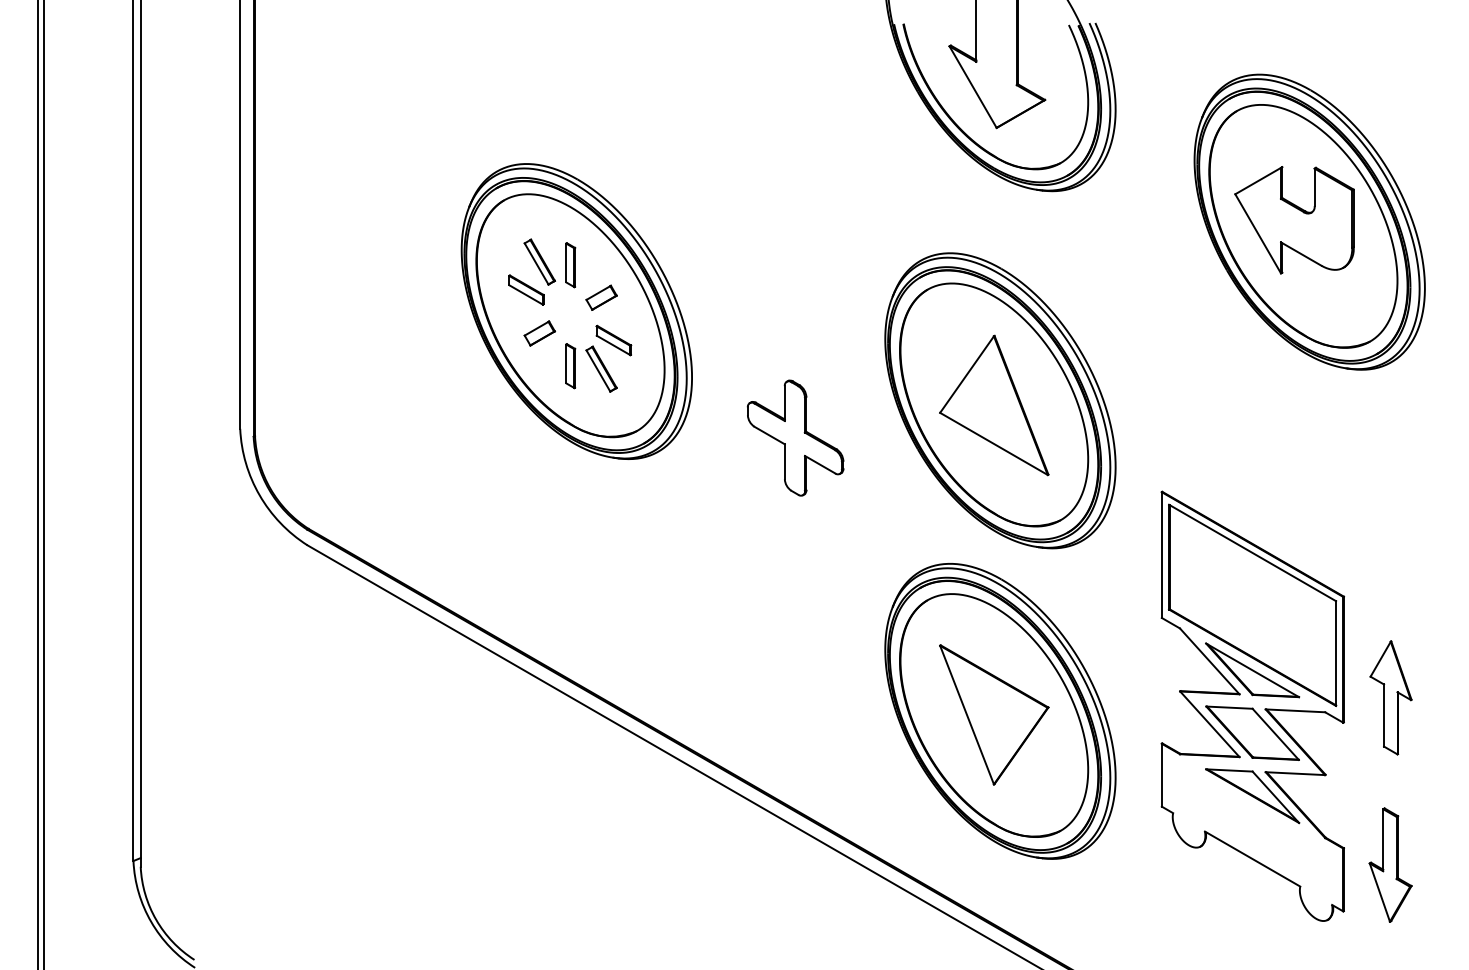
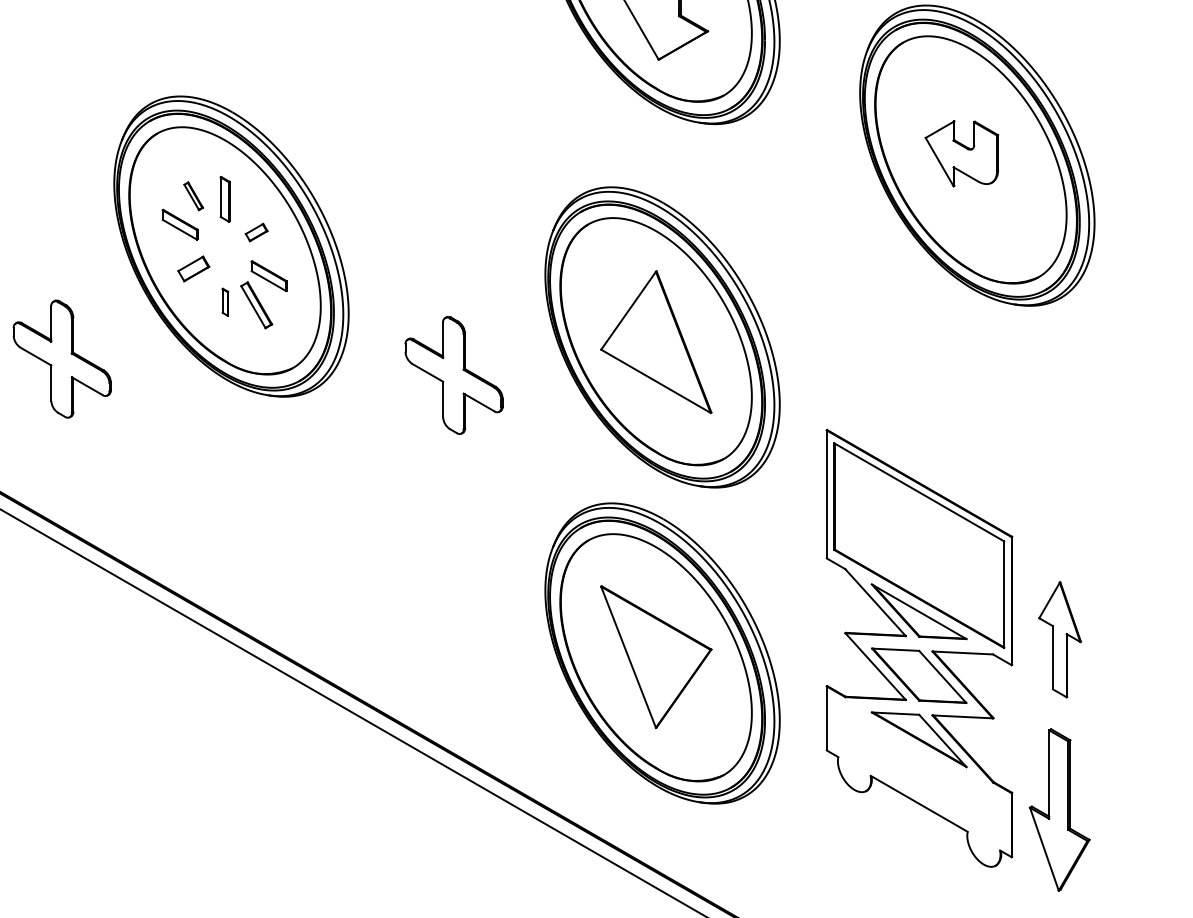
part: (1294, 220) -> (961, 153), size x0.6
part: (539, 261) -> (193, 195), size x0.6
part: (601, 297) -> (256, 232), size x0.7
part: (570, 366) -> (225, 302), size x0.6
part: (410, 421) -> (62, 358), added
part: (1390, 864) -> (1059, 809), size x1.4

